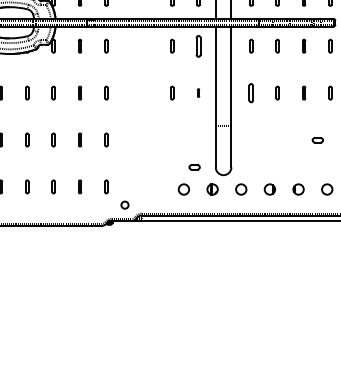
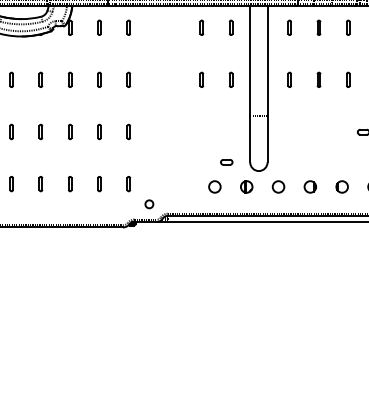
part: (198, 45) -> (231, 27), size x0.62
part: (198, 92) -> (231, 79), size x1.67
part: (251, 92) -> (289, 79), size x0.71

